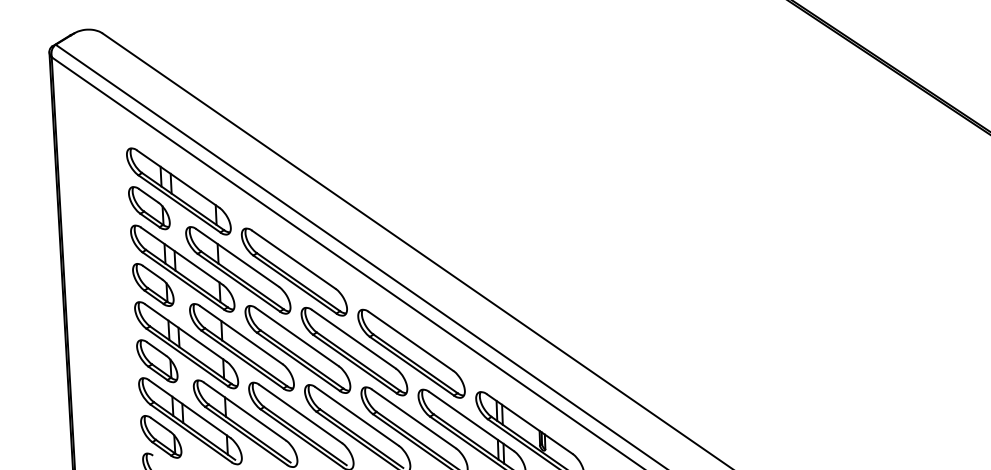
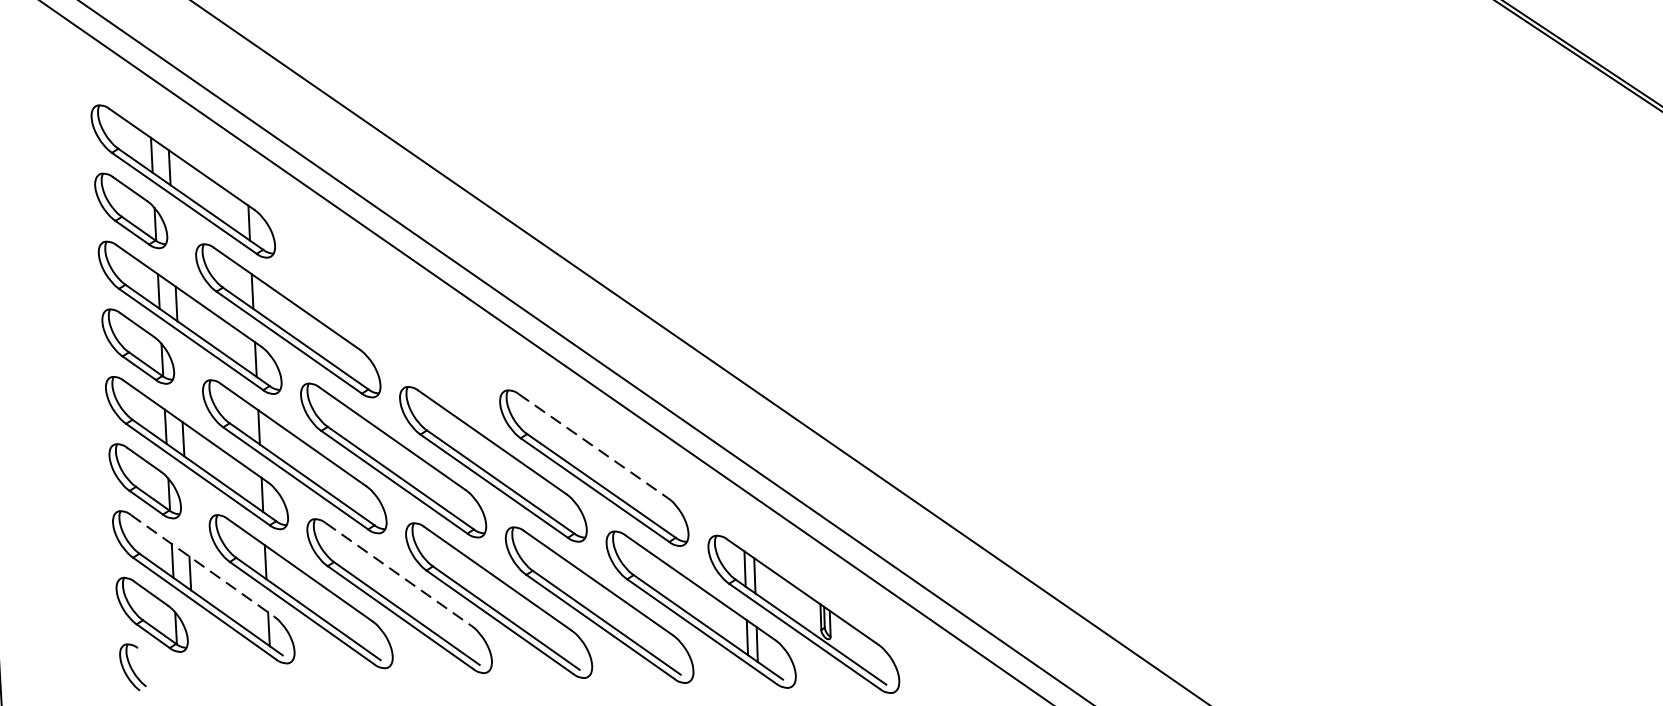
part: (293, 271) -> (385, 322), removed
line: (411, 341) -> (594, 446), solid -> dashed
line: (189, 409) -> (202, 566), solid -> dashed
line: (301, 414) -> (399, 575), solid -> dashed

